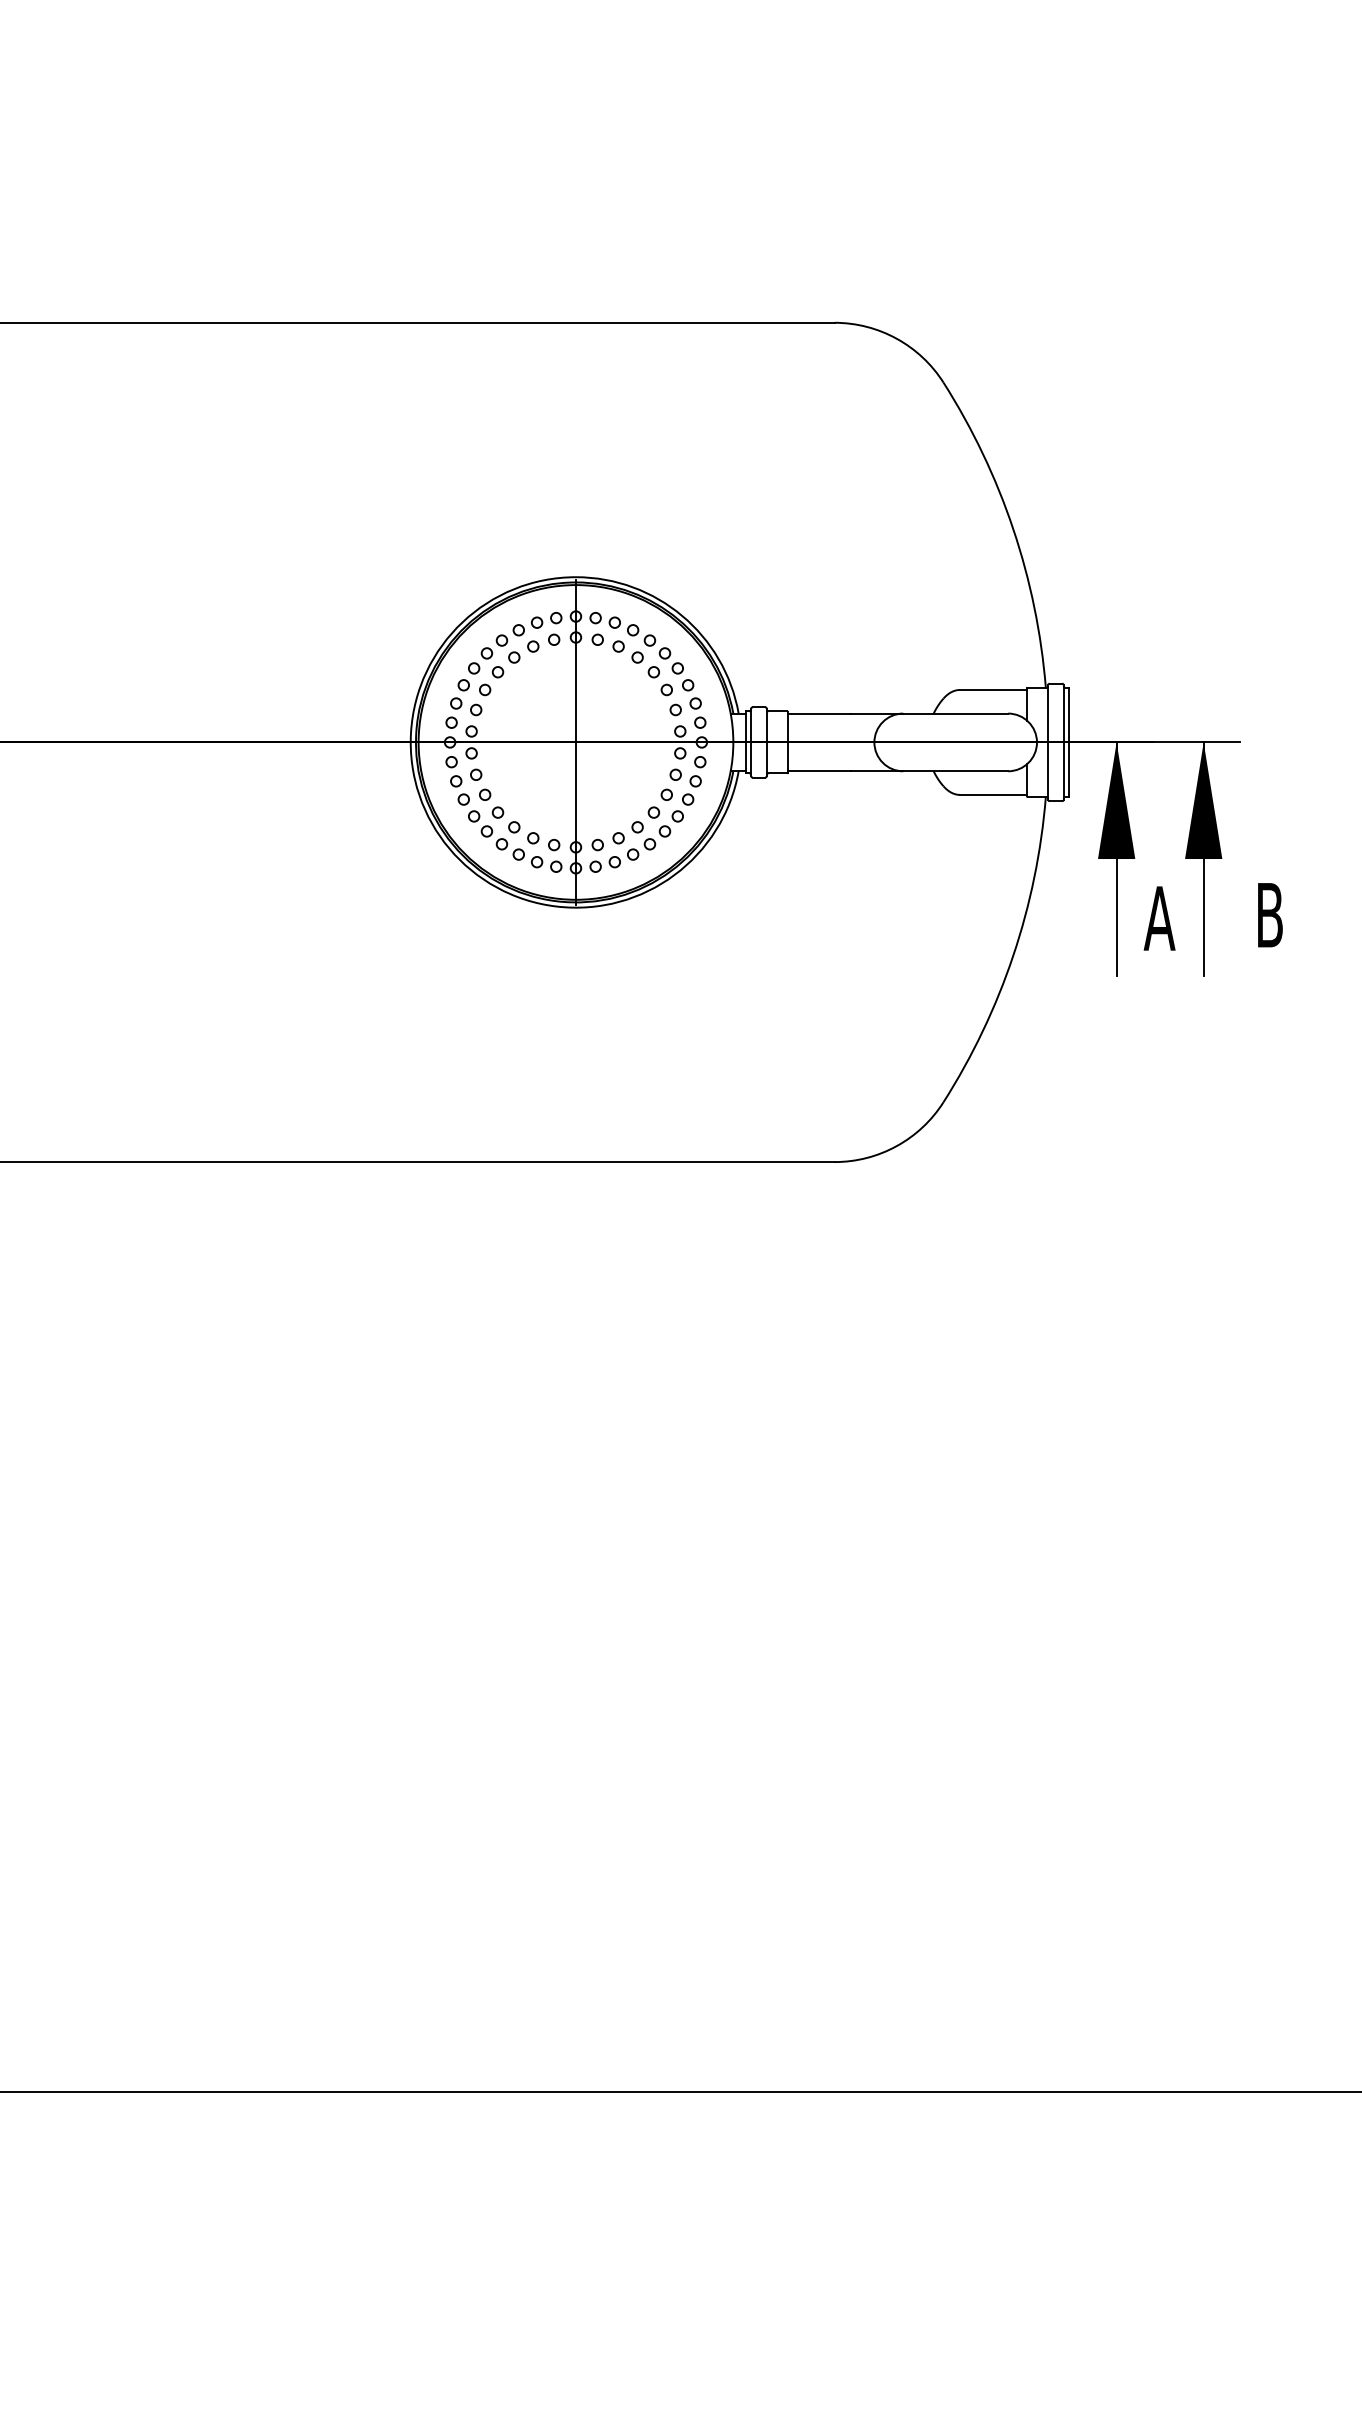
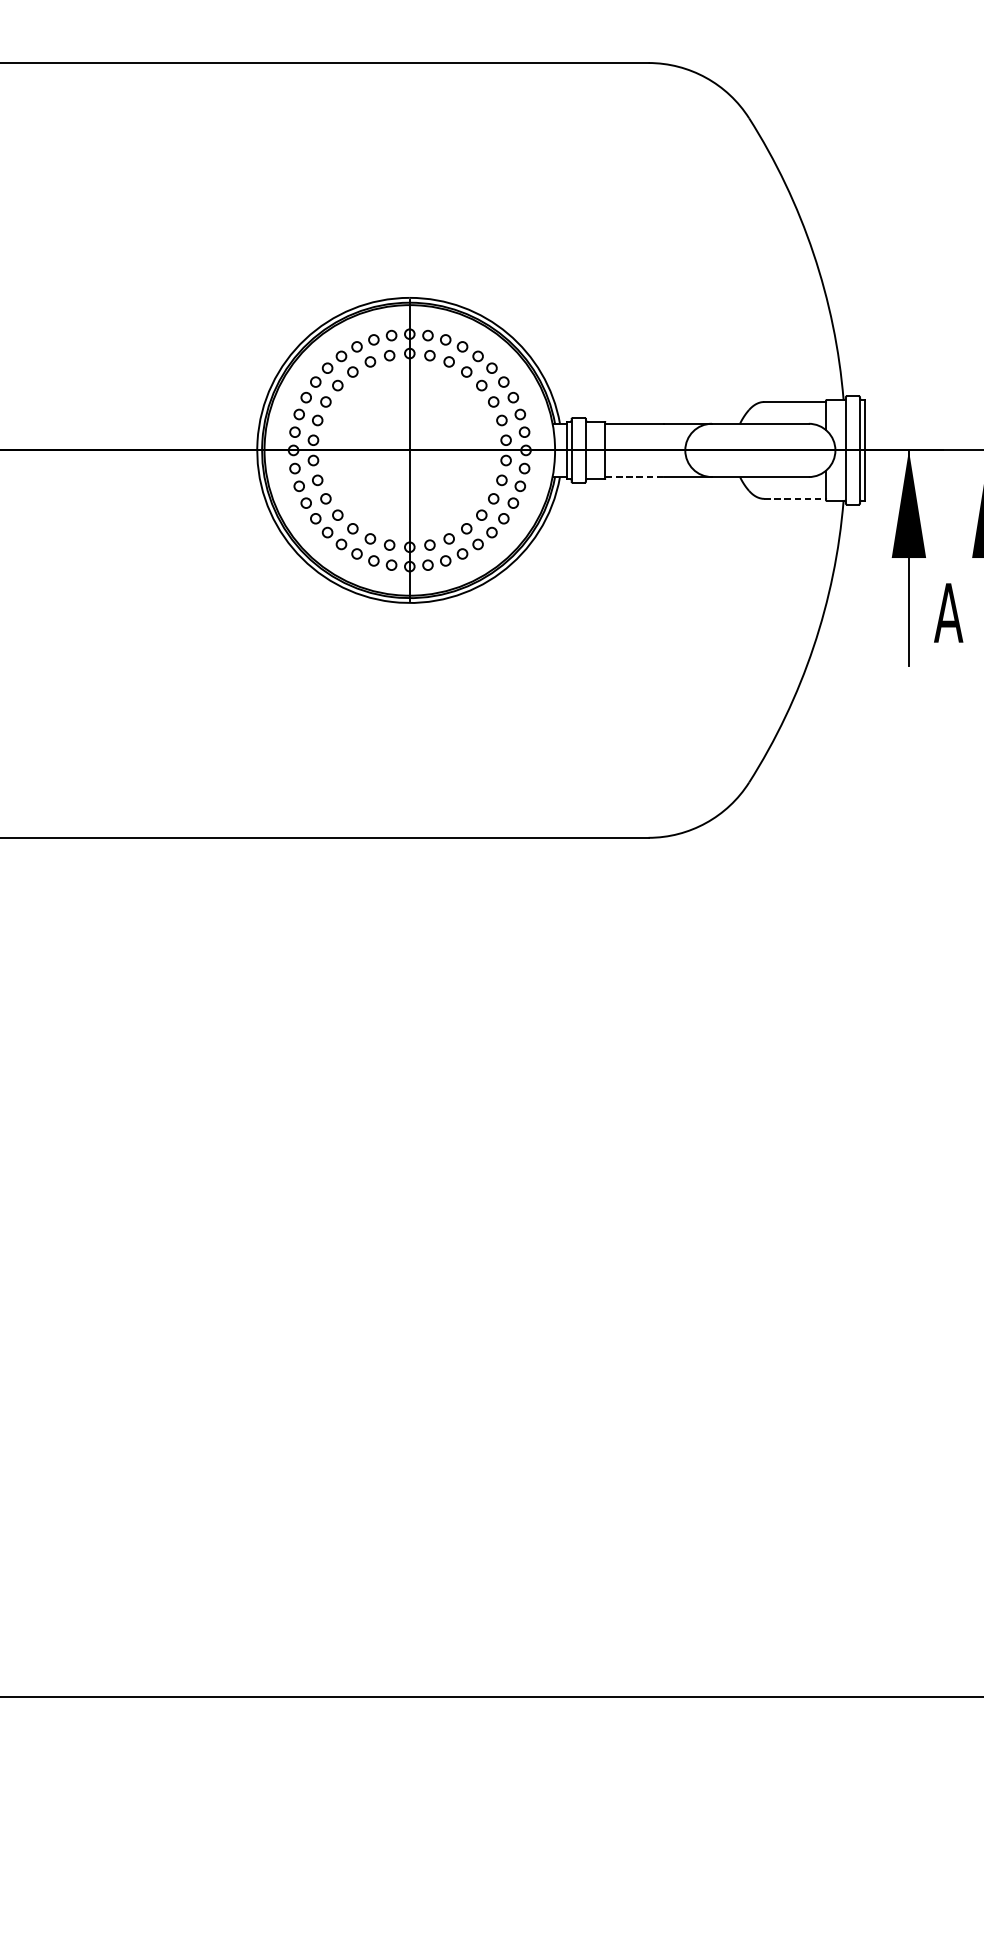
line: (820, 771) -> (635, 477), solid -> dashed
line: (993, 794) -> (795, 498), solid -> dashed

